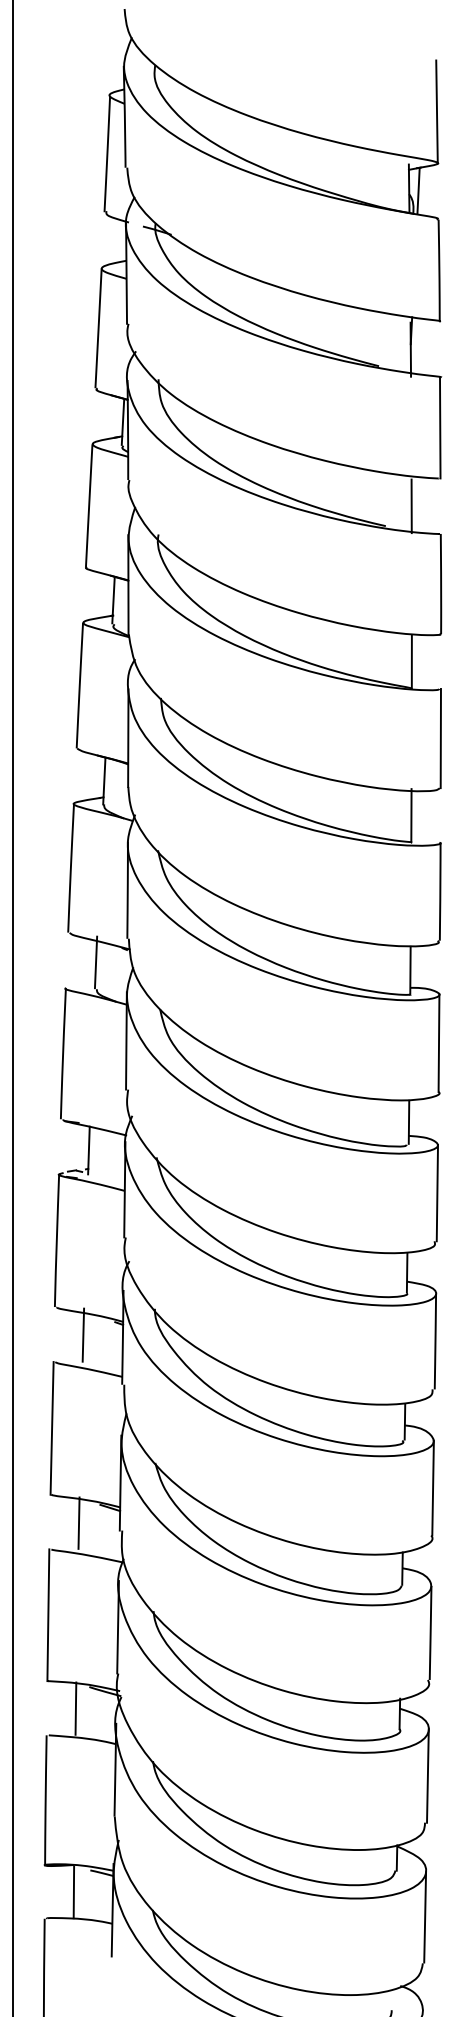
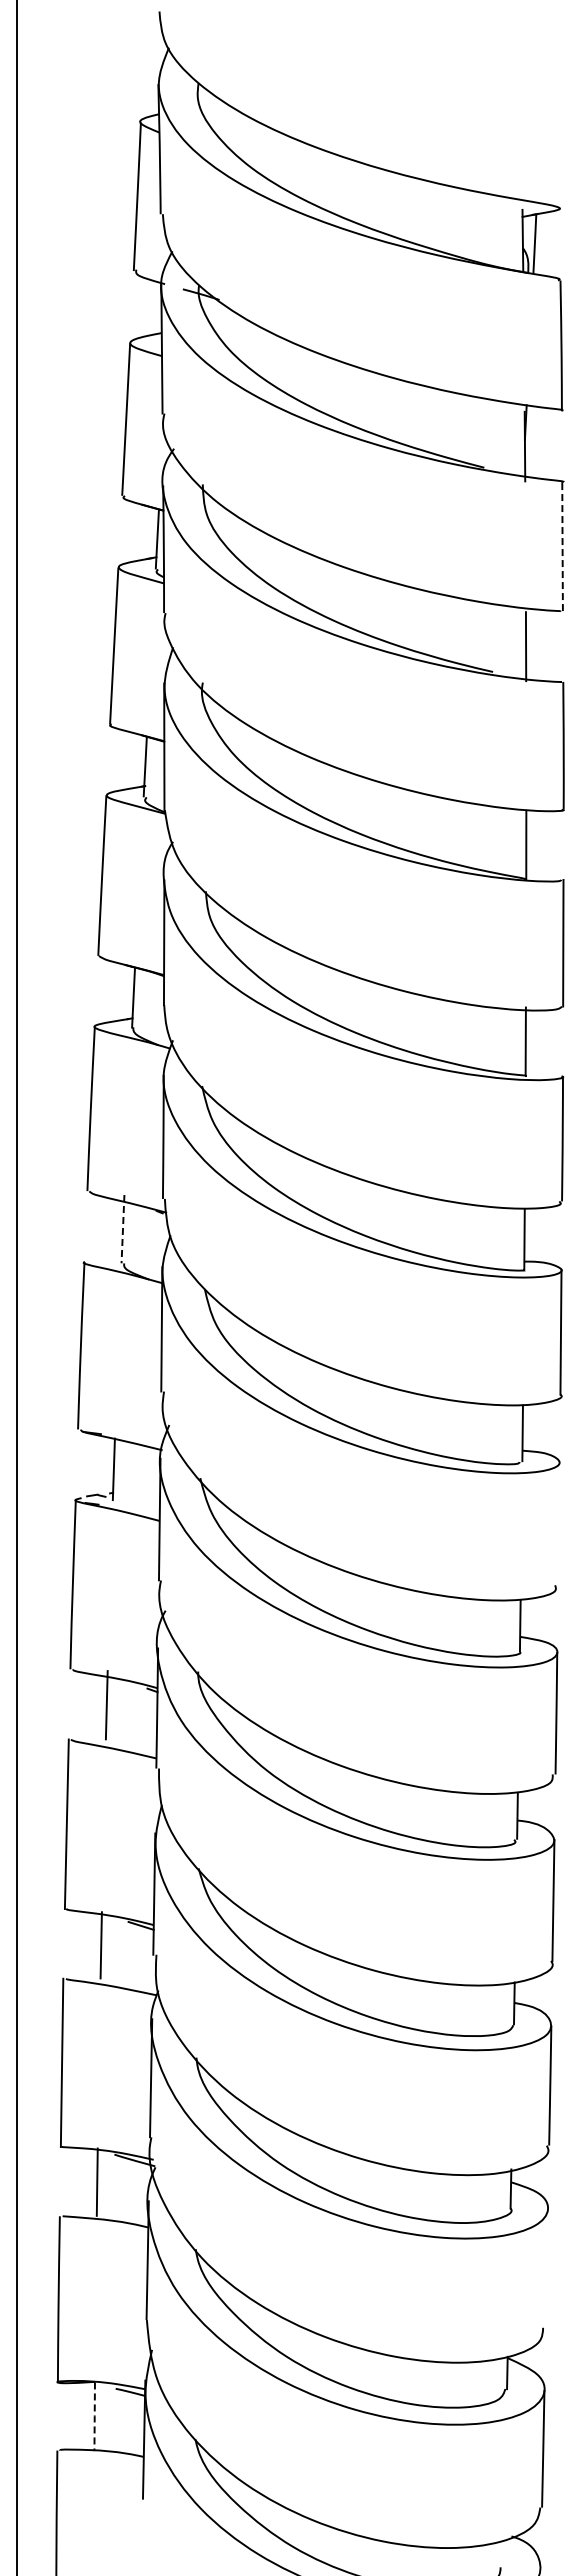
line: (437, 111) -> (558, 142), removed
line: (440, 427) -> (562, 546), solid -> dashed
line: (96, 961) -> (123, 1228), solid -> dashed
line: (437, 1192) -> (558, 1523), removed
line: (427, 1775) -> (546, 2267), removed
line: (73, 1892) -> (94, 2416), solid -> dashed

